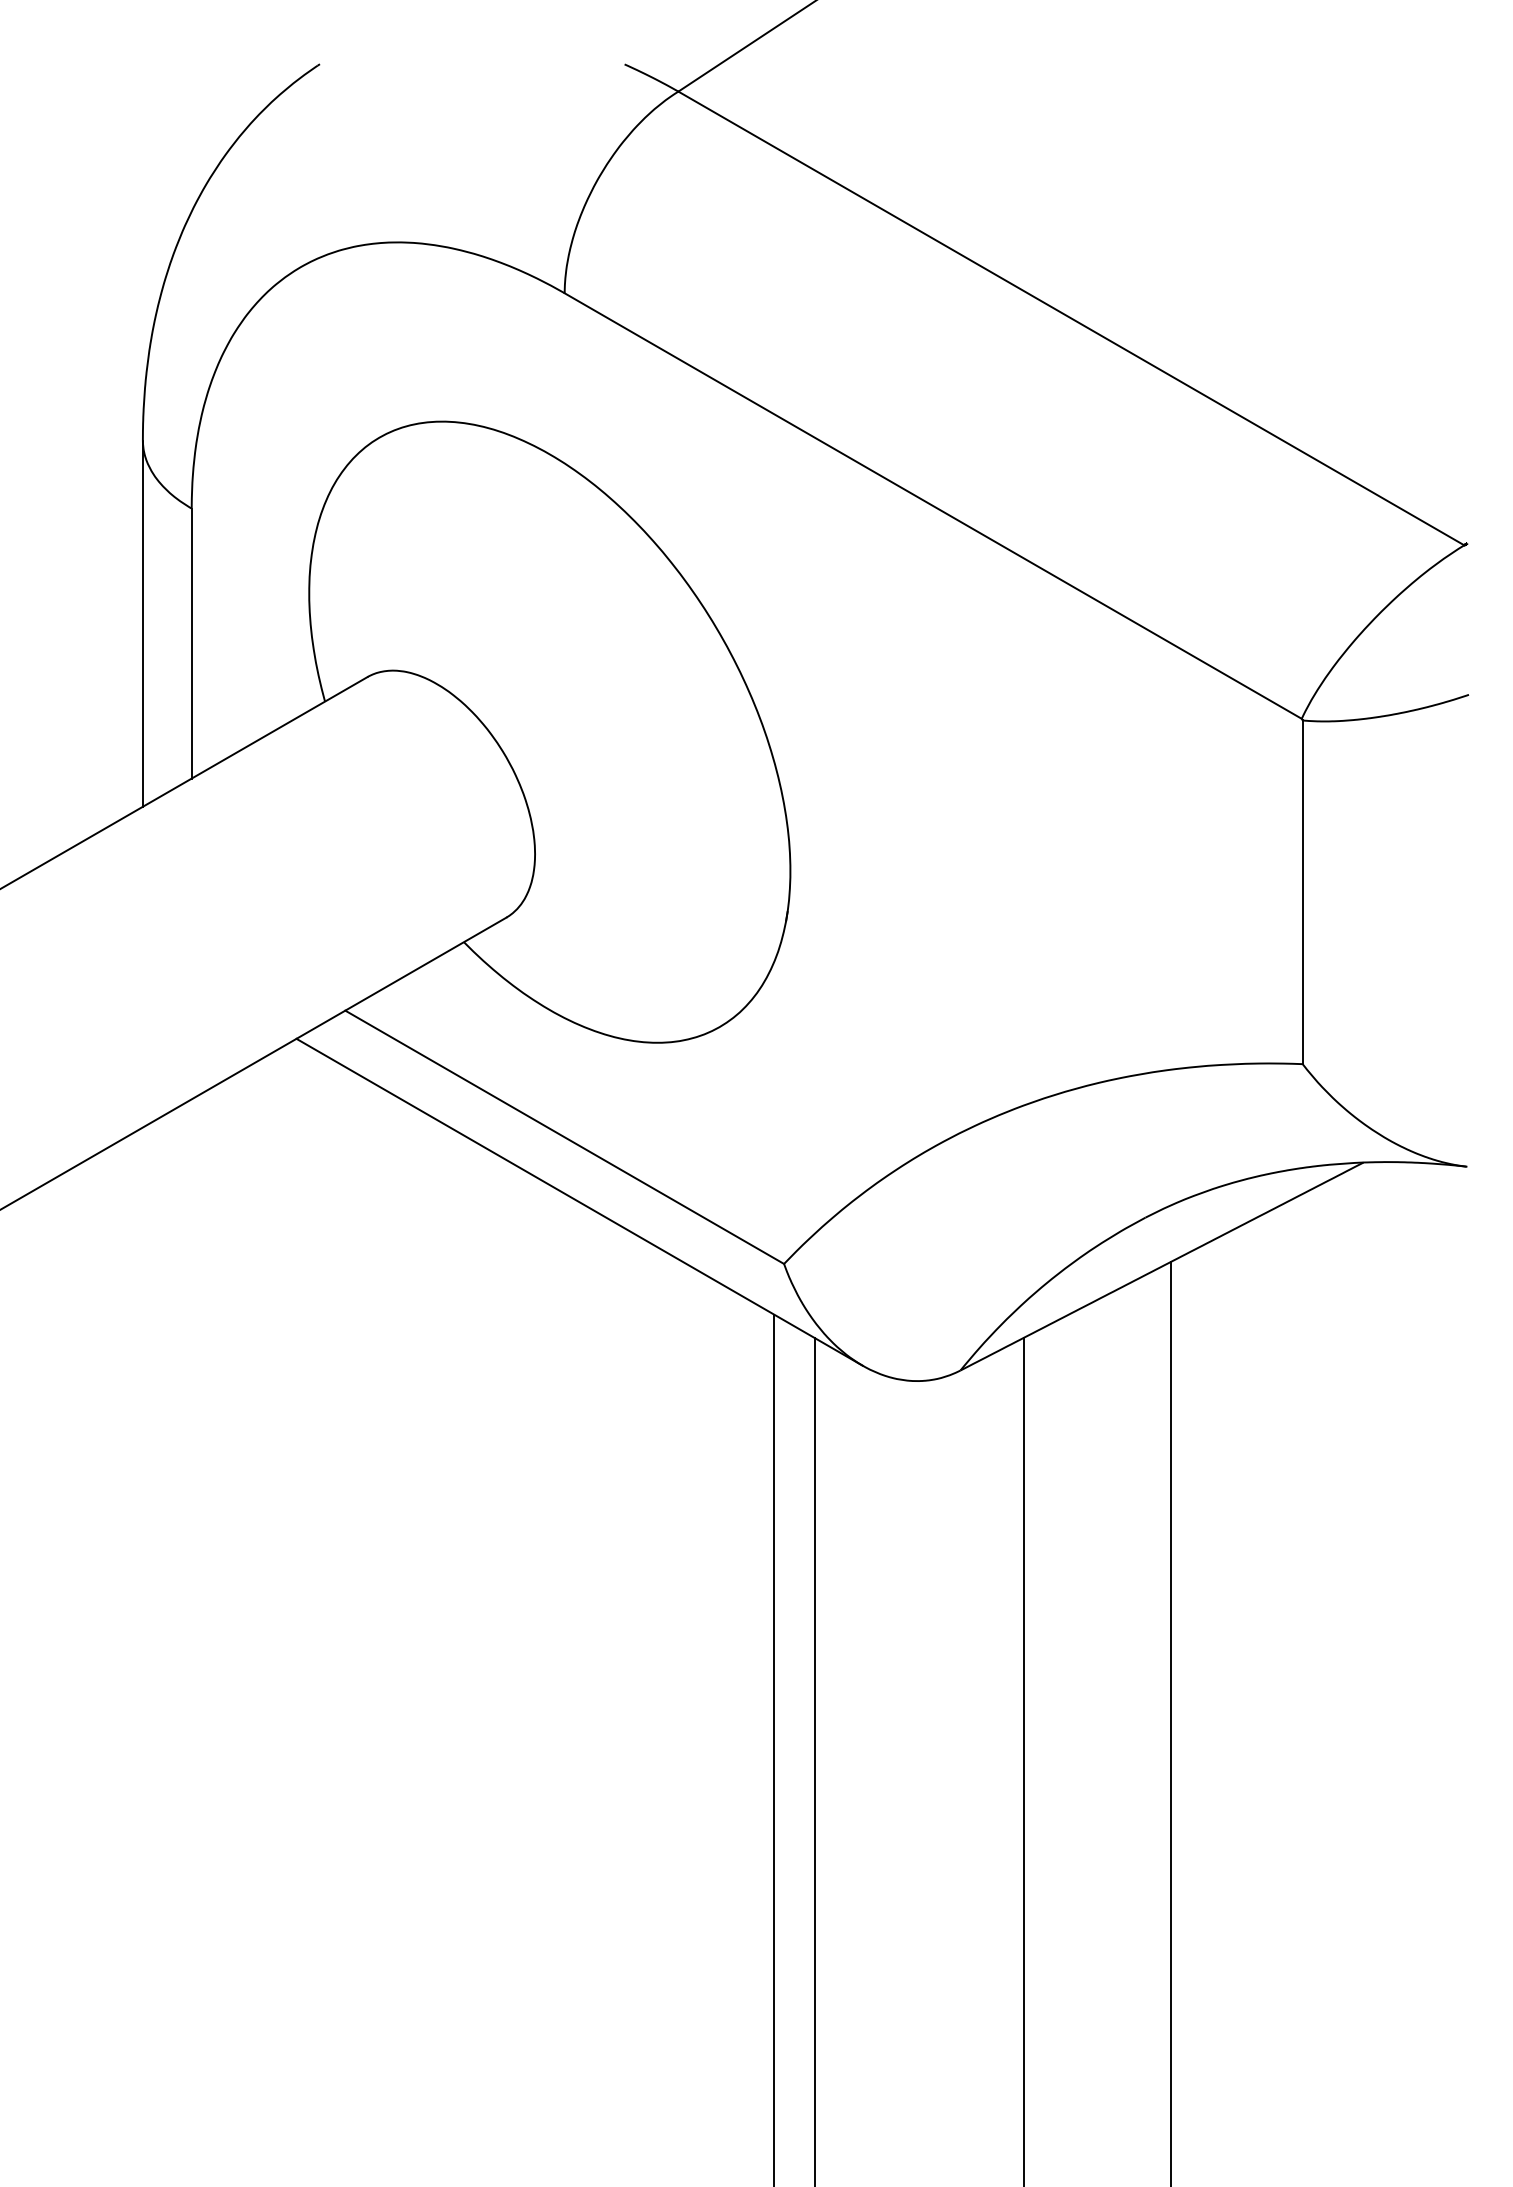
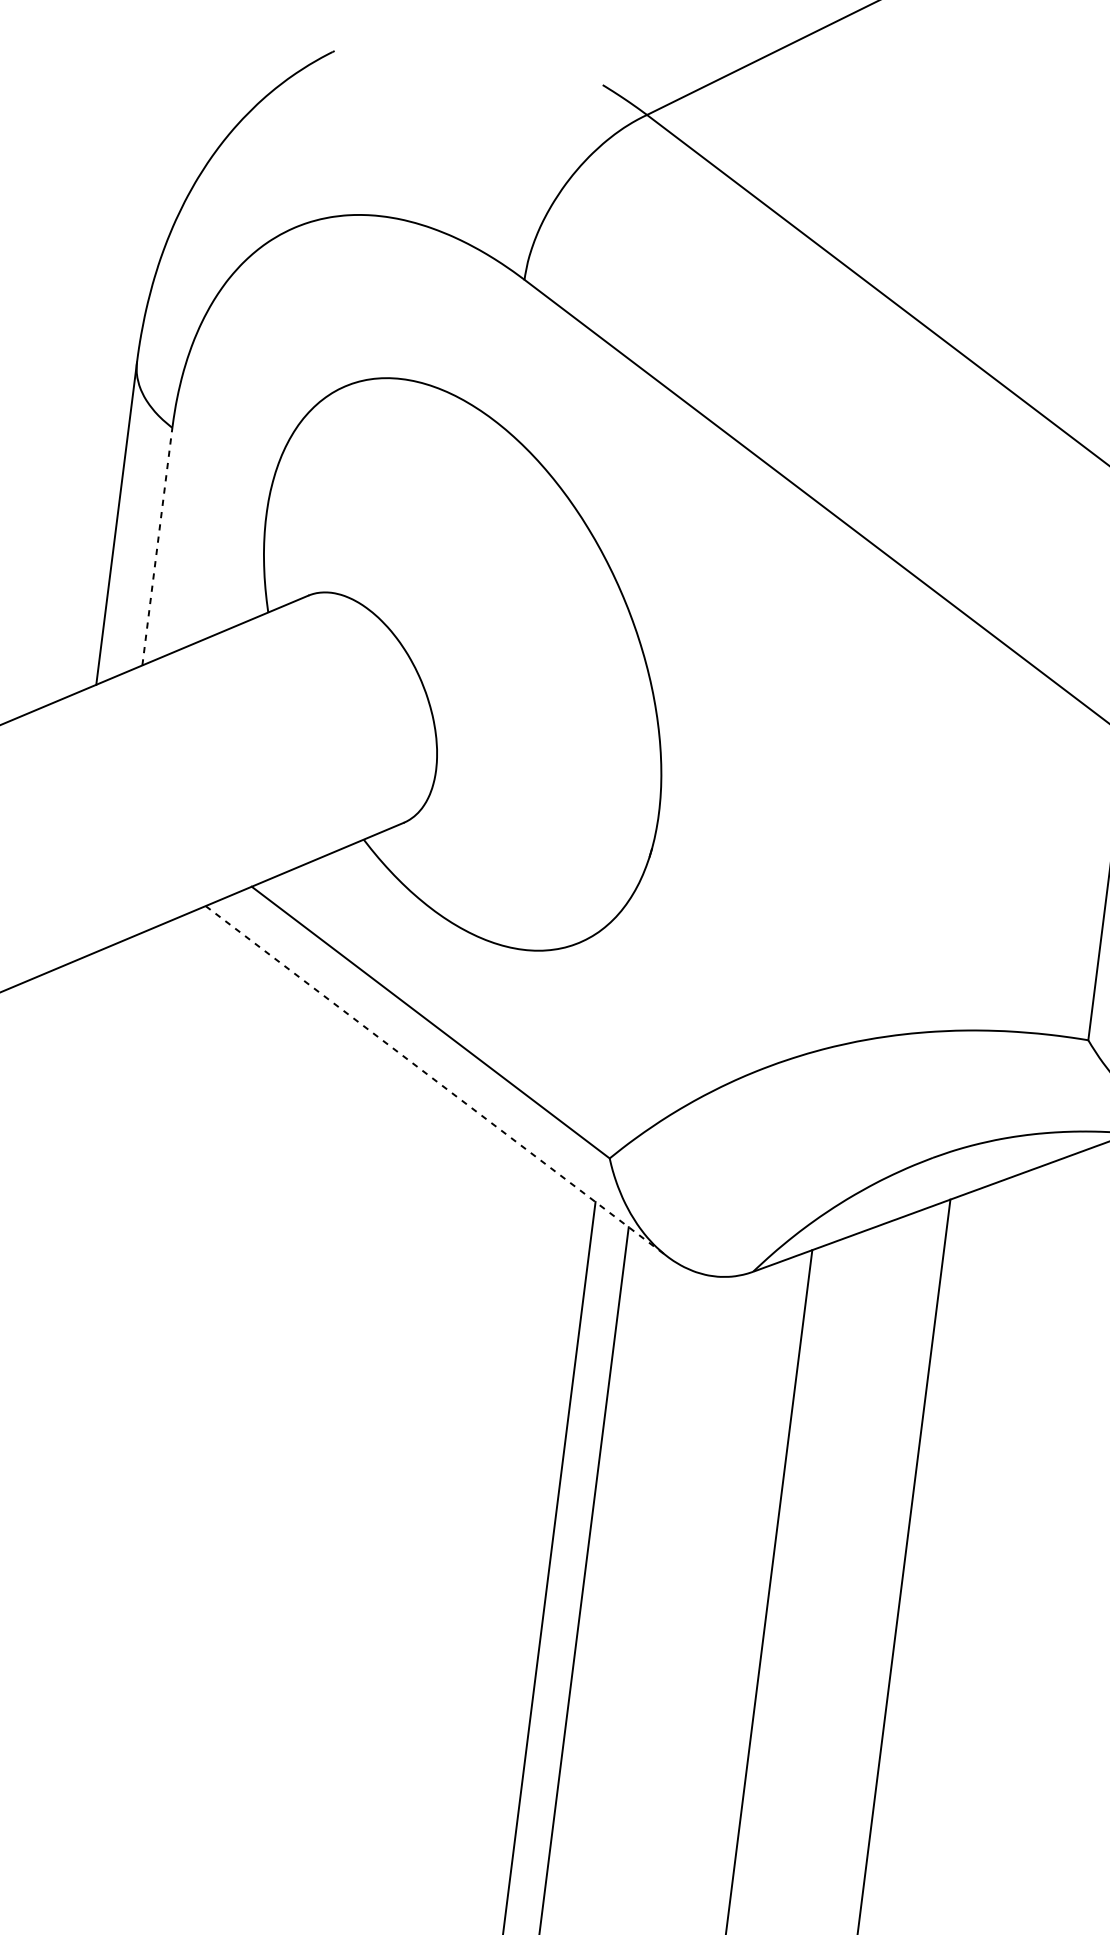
line: (191, 643) -> (157, 546), solid -> dashed
line: (579, 1202) -> (436, 1081), solid -> dashed

